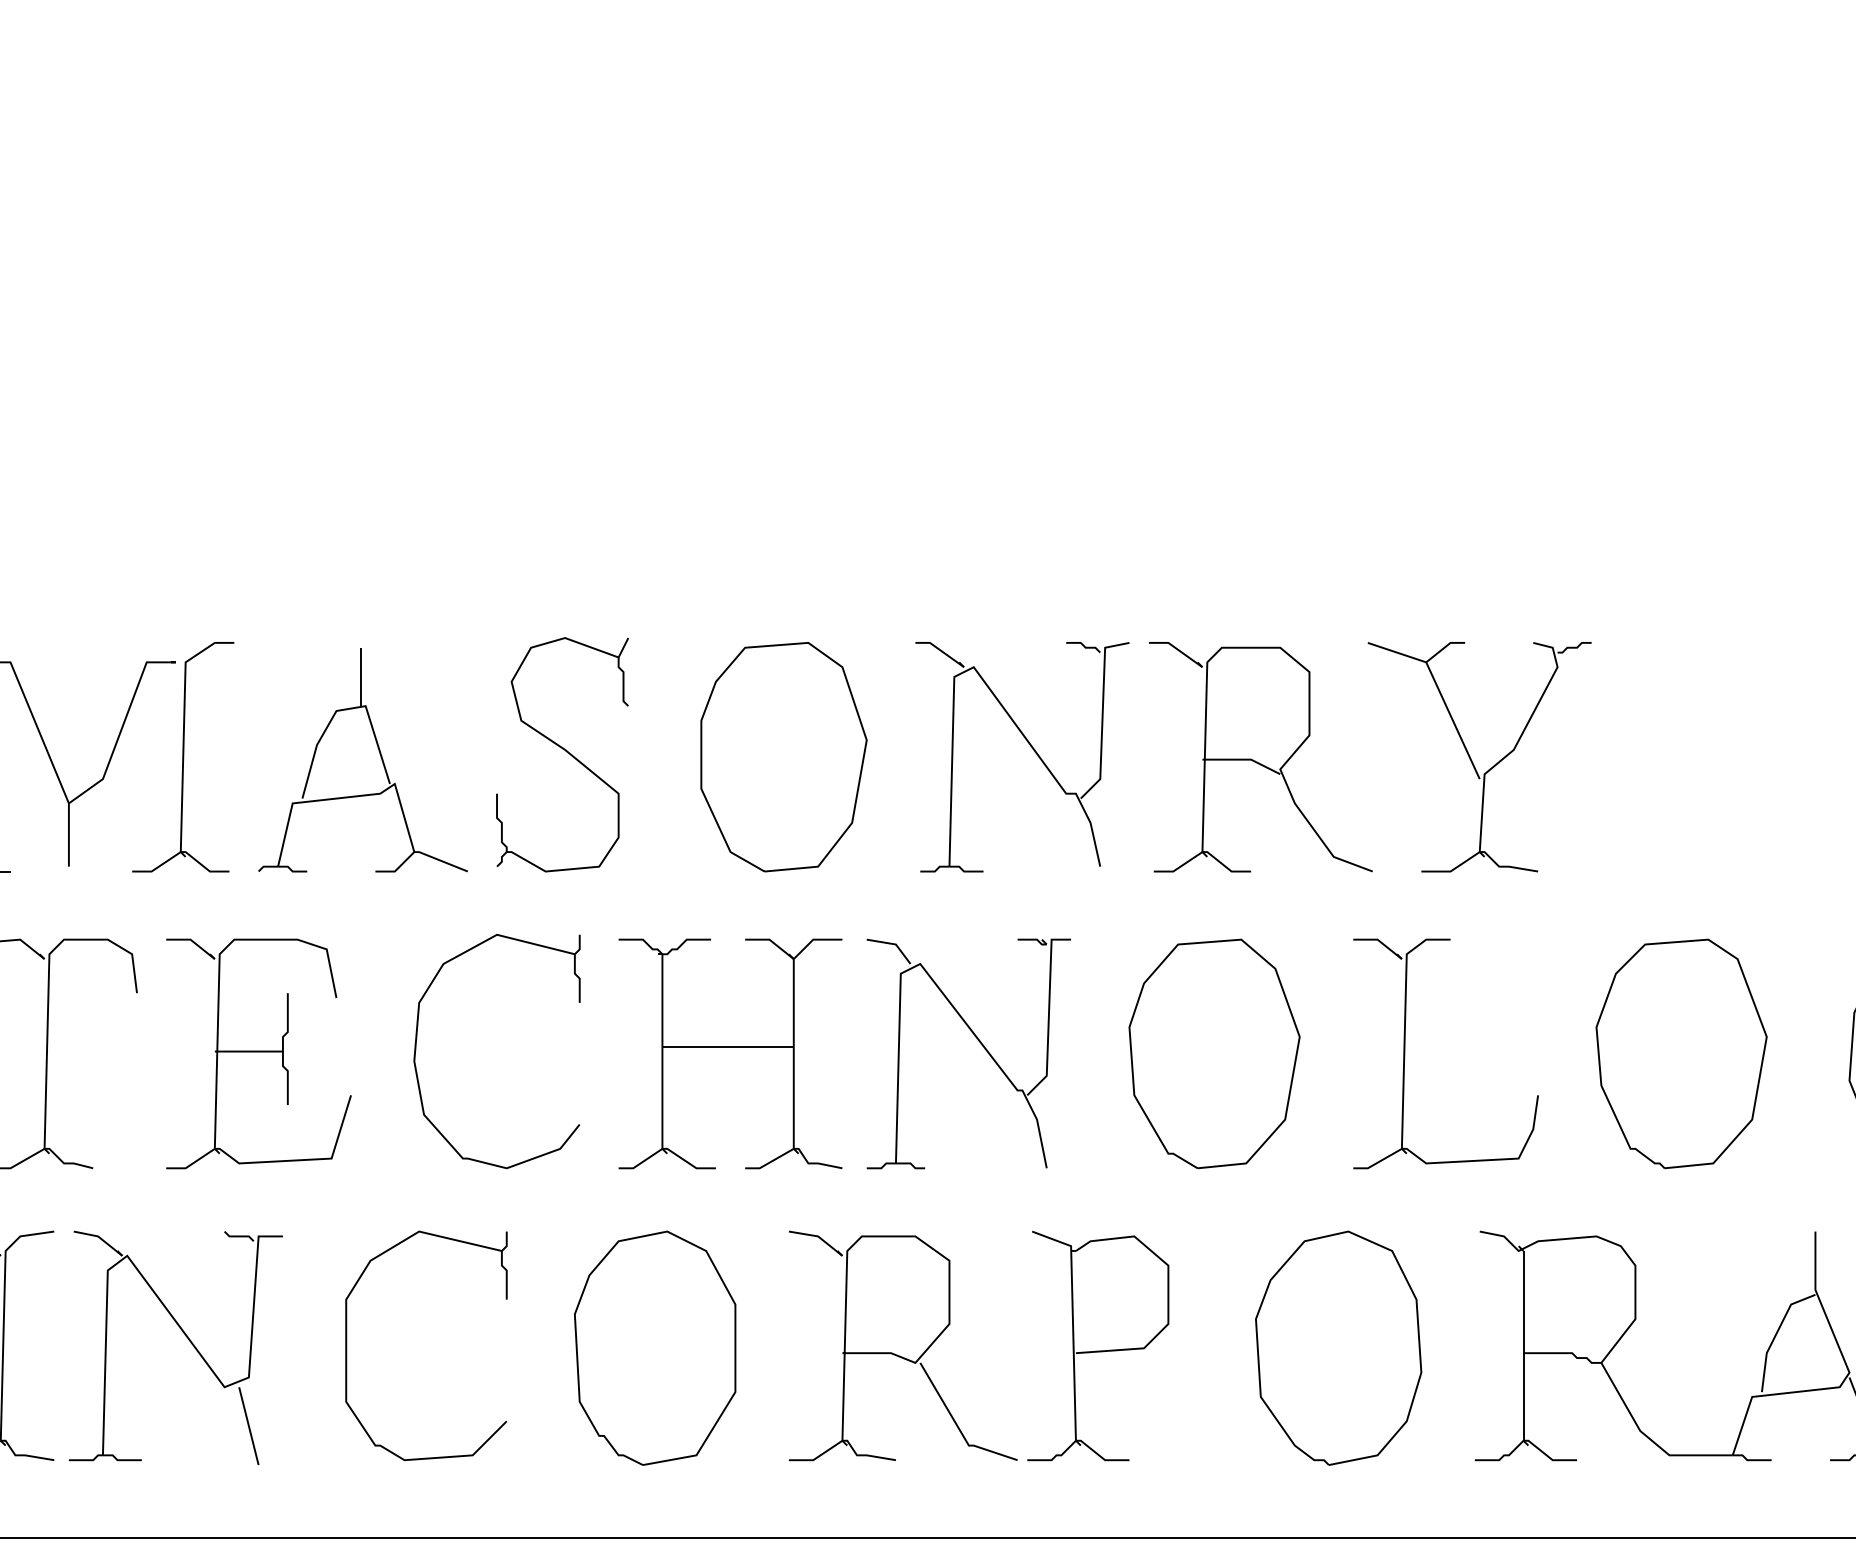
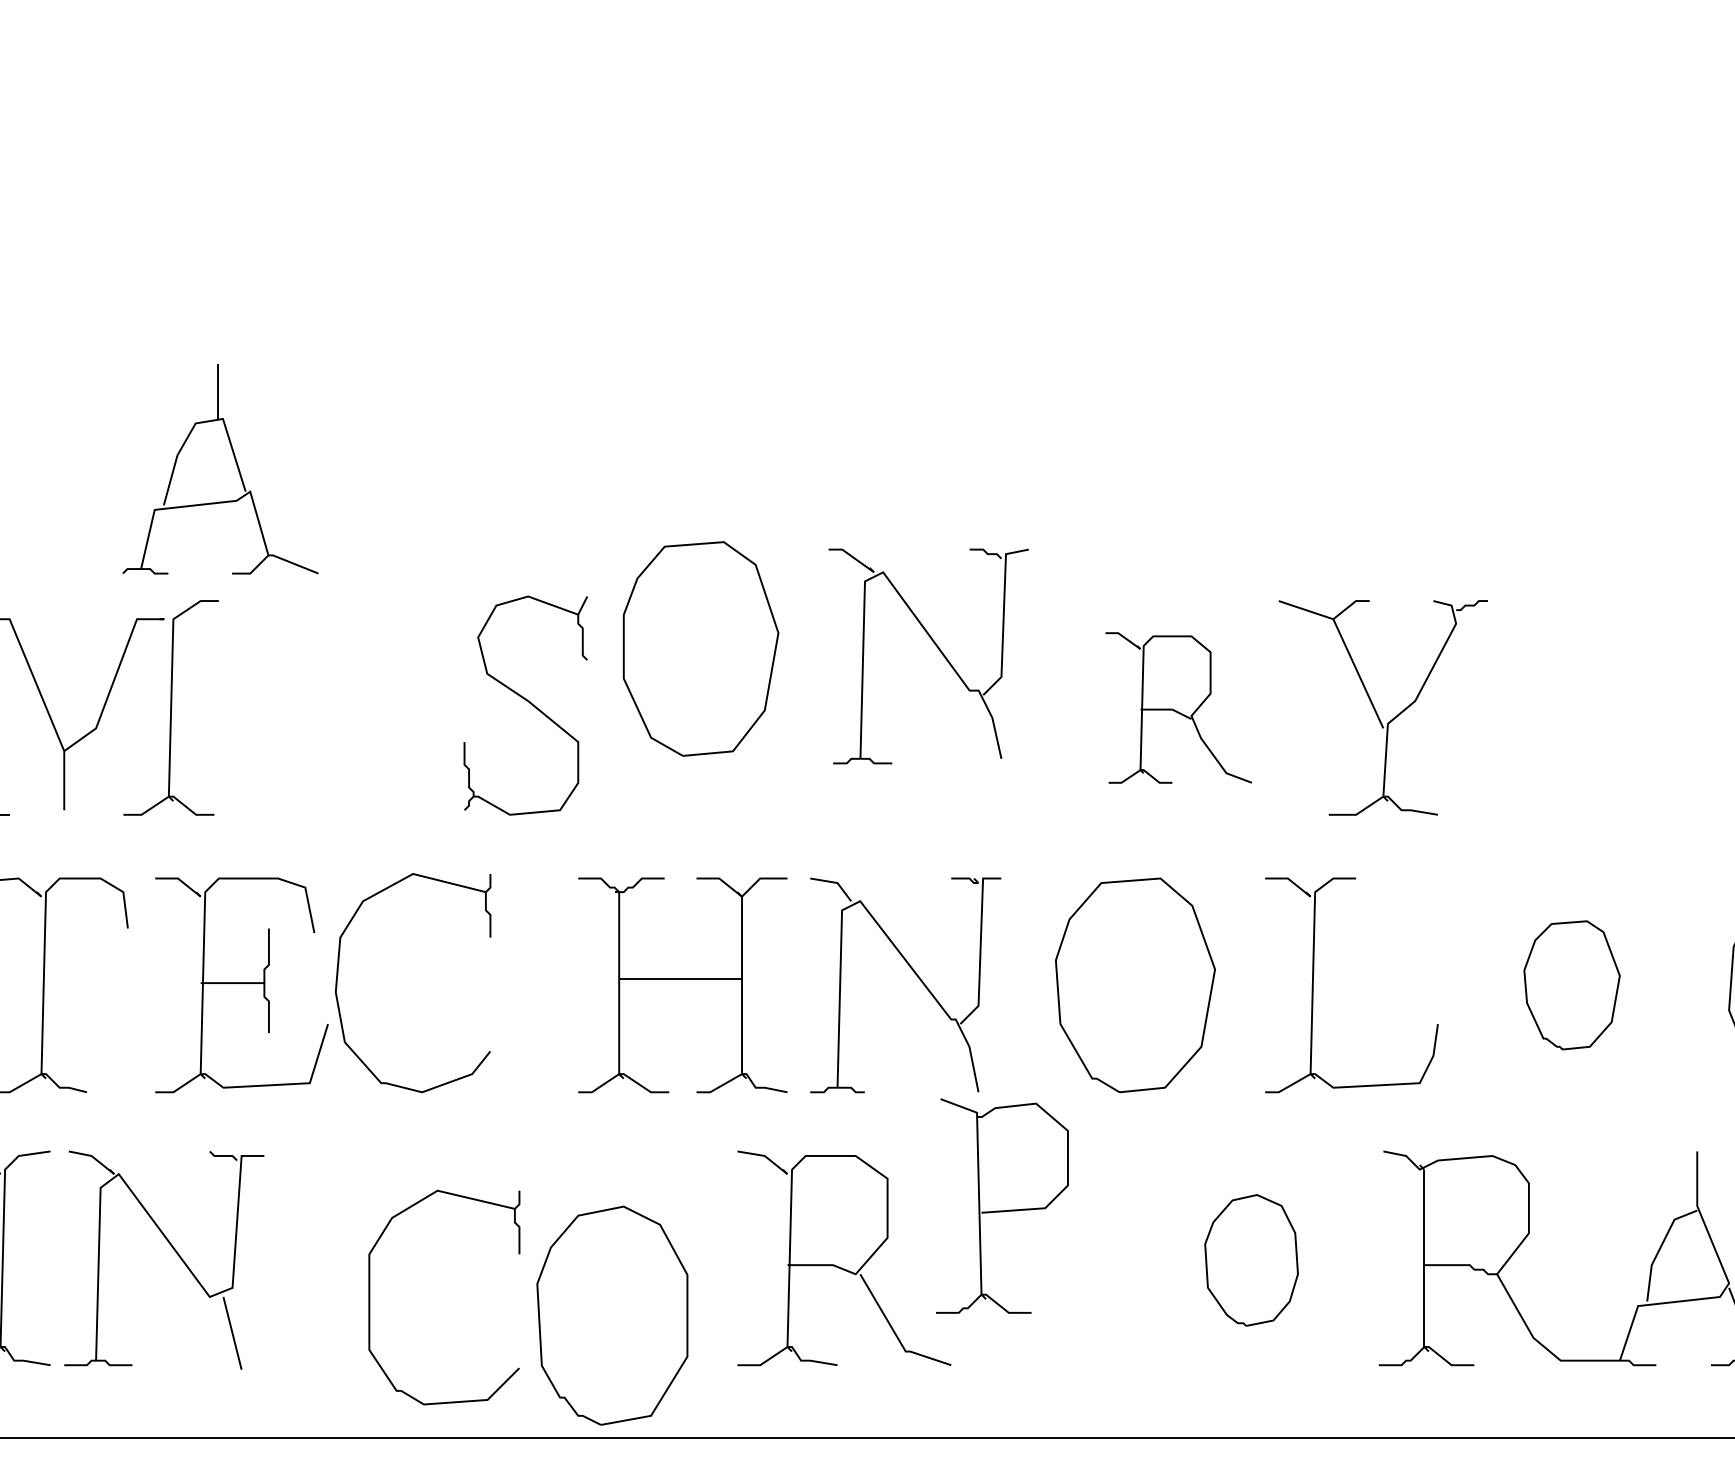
part: (1032, 749) -> (938, 649), moved
part: (379, 754) -> (235, 464), moved
part: (783, 757) -> (700, 649), moved
part: (1260, 757) -> (1178, 708), size x0.7
part: (416, 1050) -> (337, 982), moved
part: (1681, 1053) -> (1572, 984), size x0.6
part: (347, 1345) -> (370, 1297), moved
part: (1098, 1345) -> (1002, 1205), moved
part: (655, 1347) -> (612, 1315), moved
part: (1338, 1347) -> (1251, 1259), size x0.6

